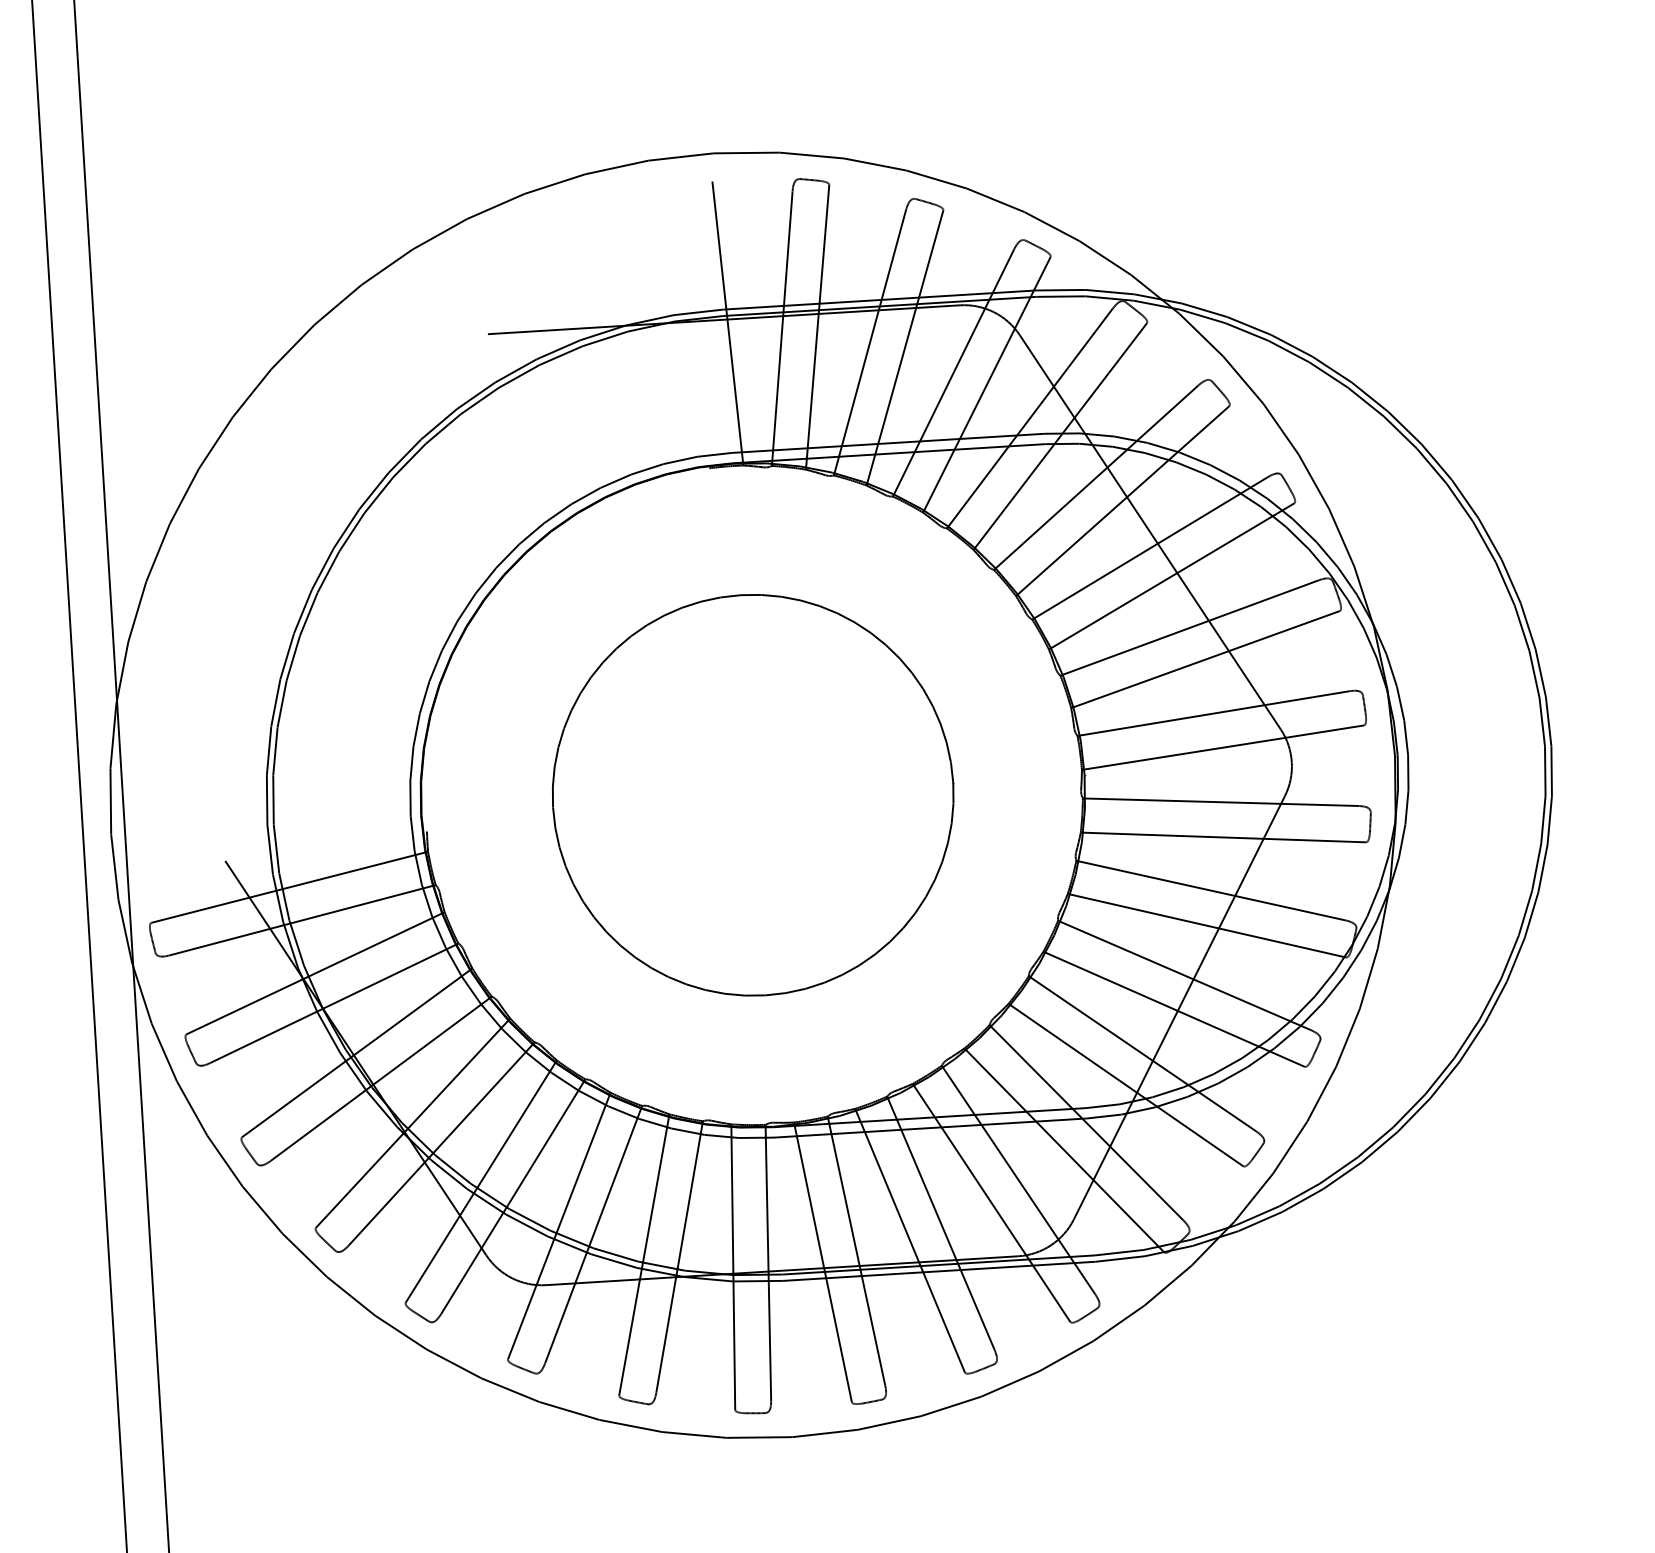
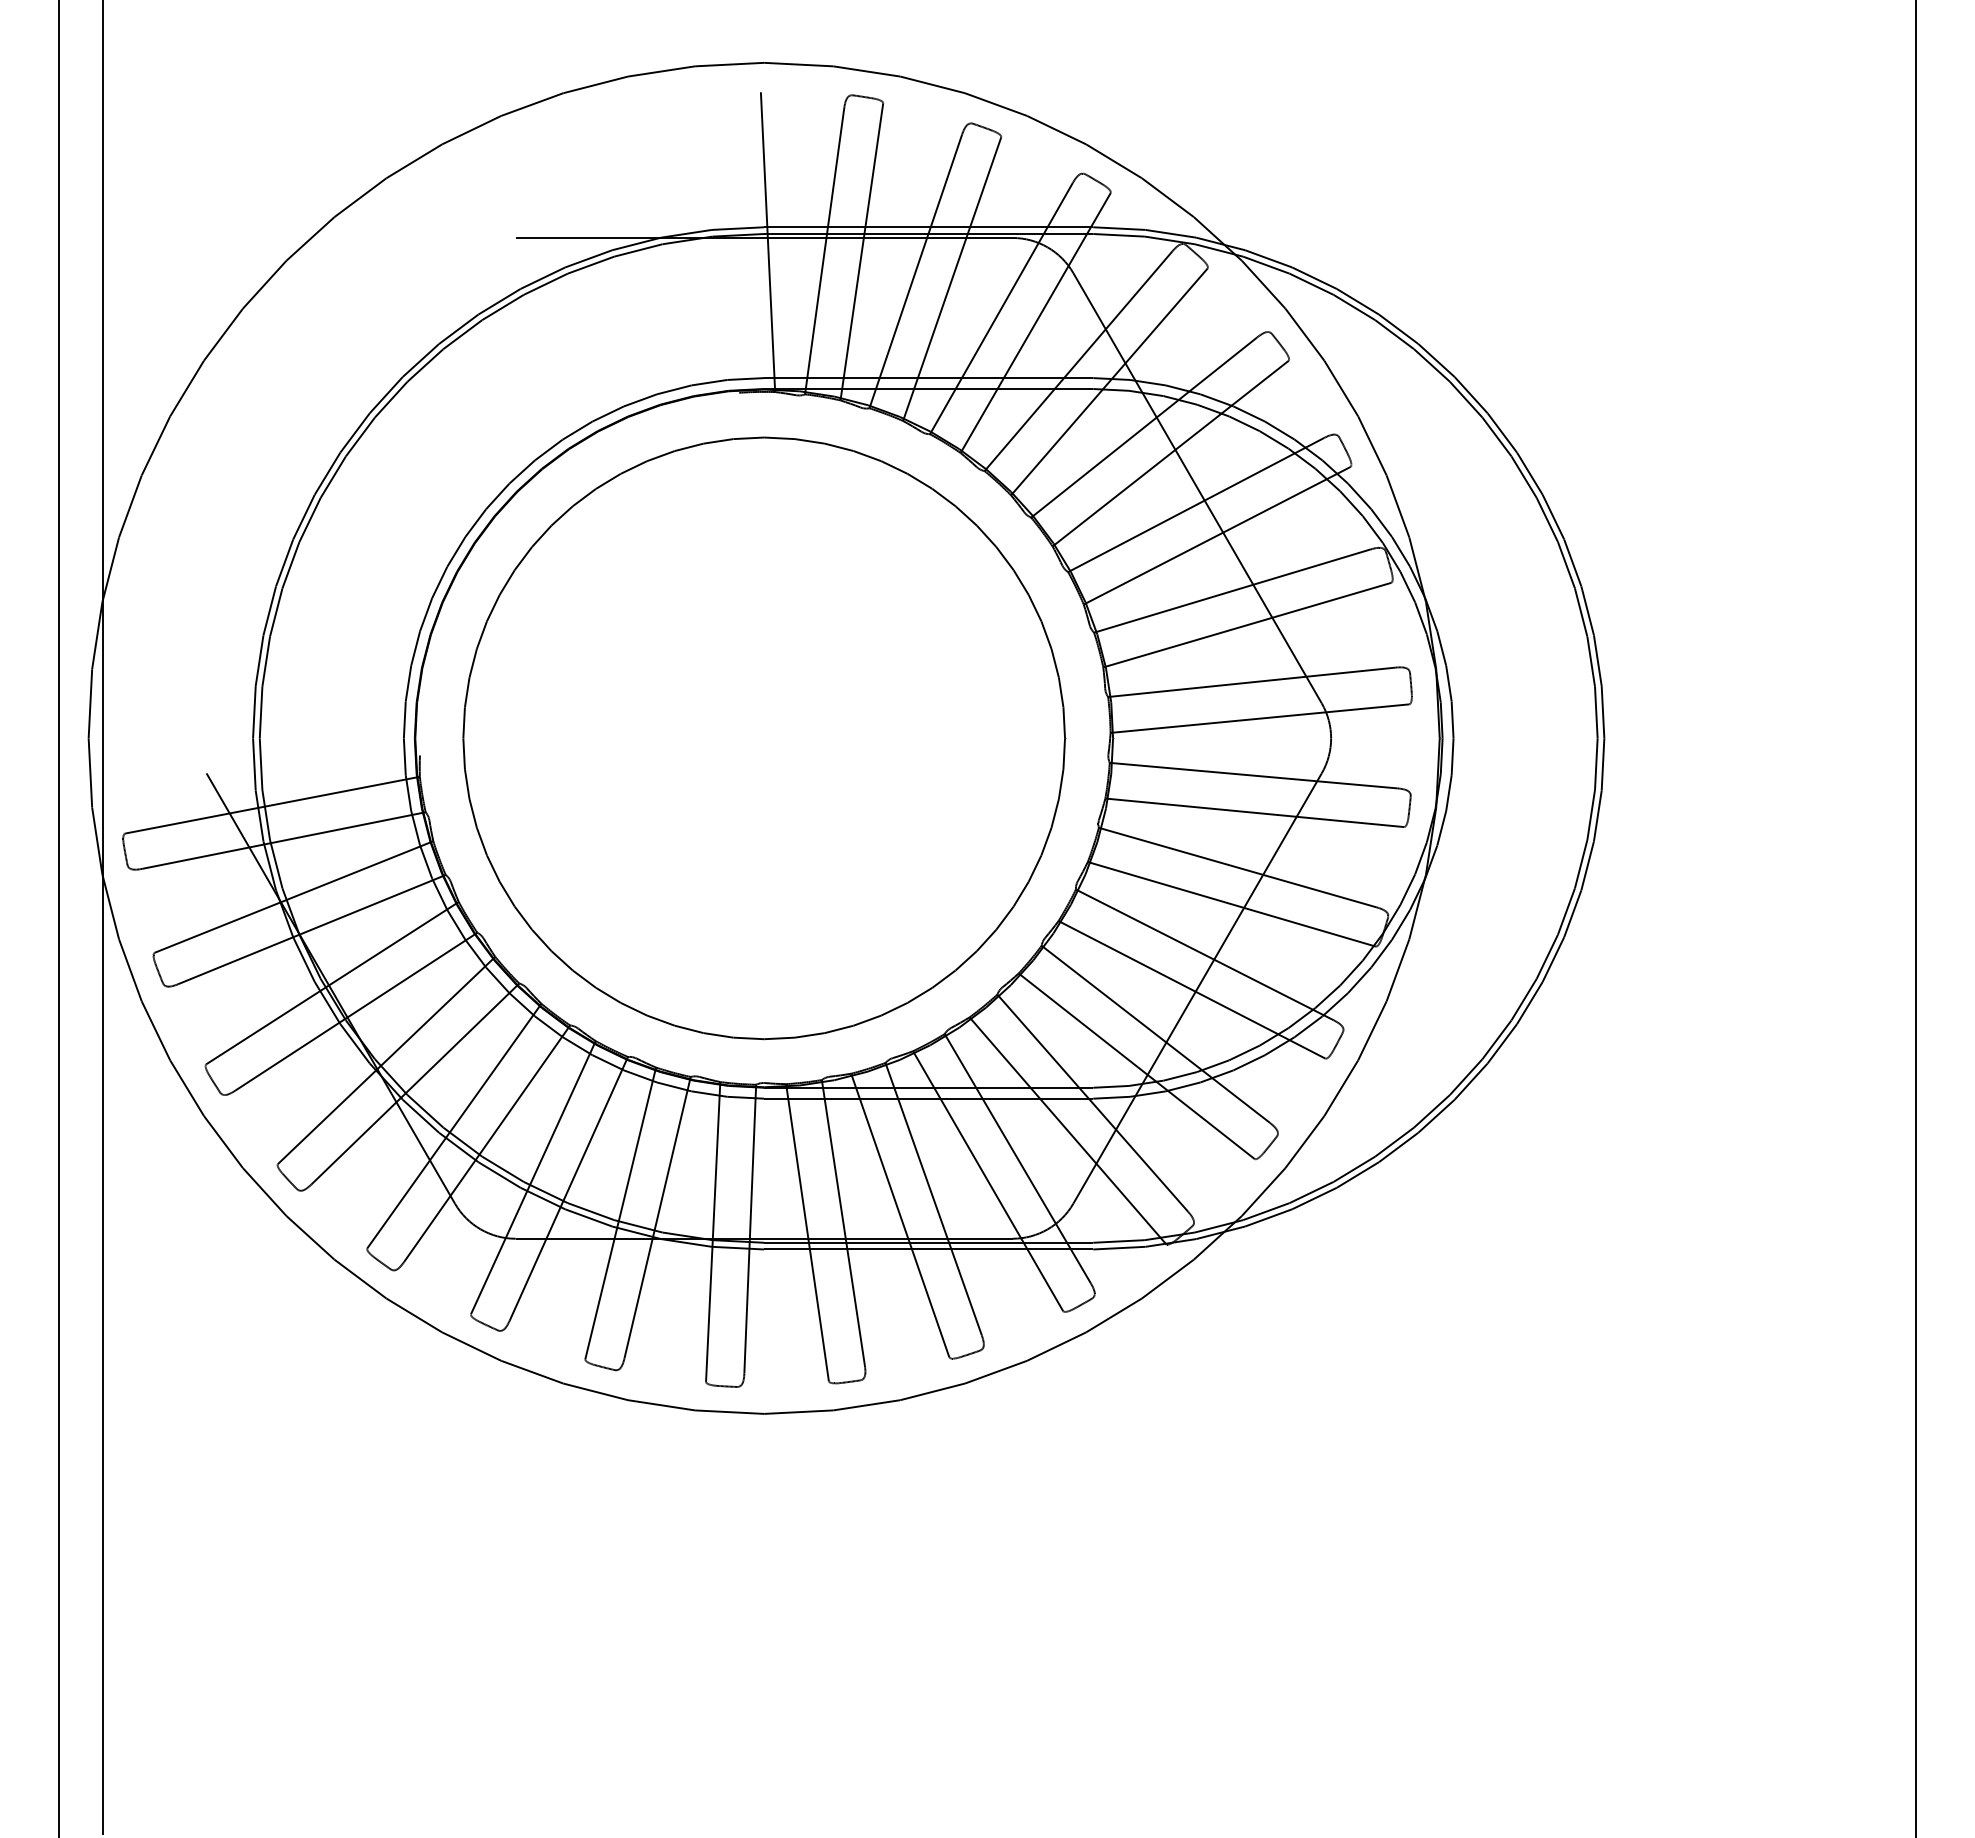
part: (753, 795) -> (764, 738), size x1.43

